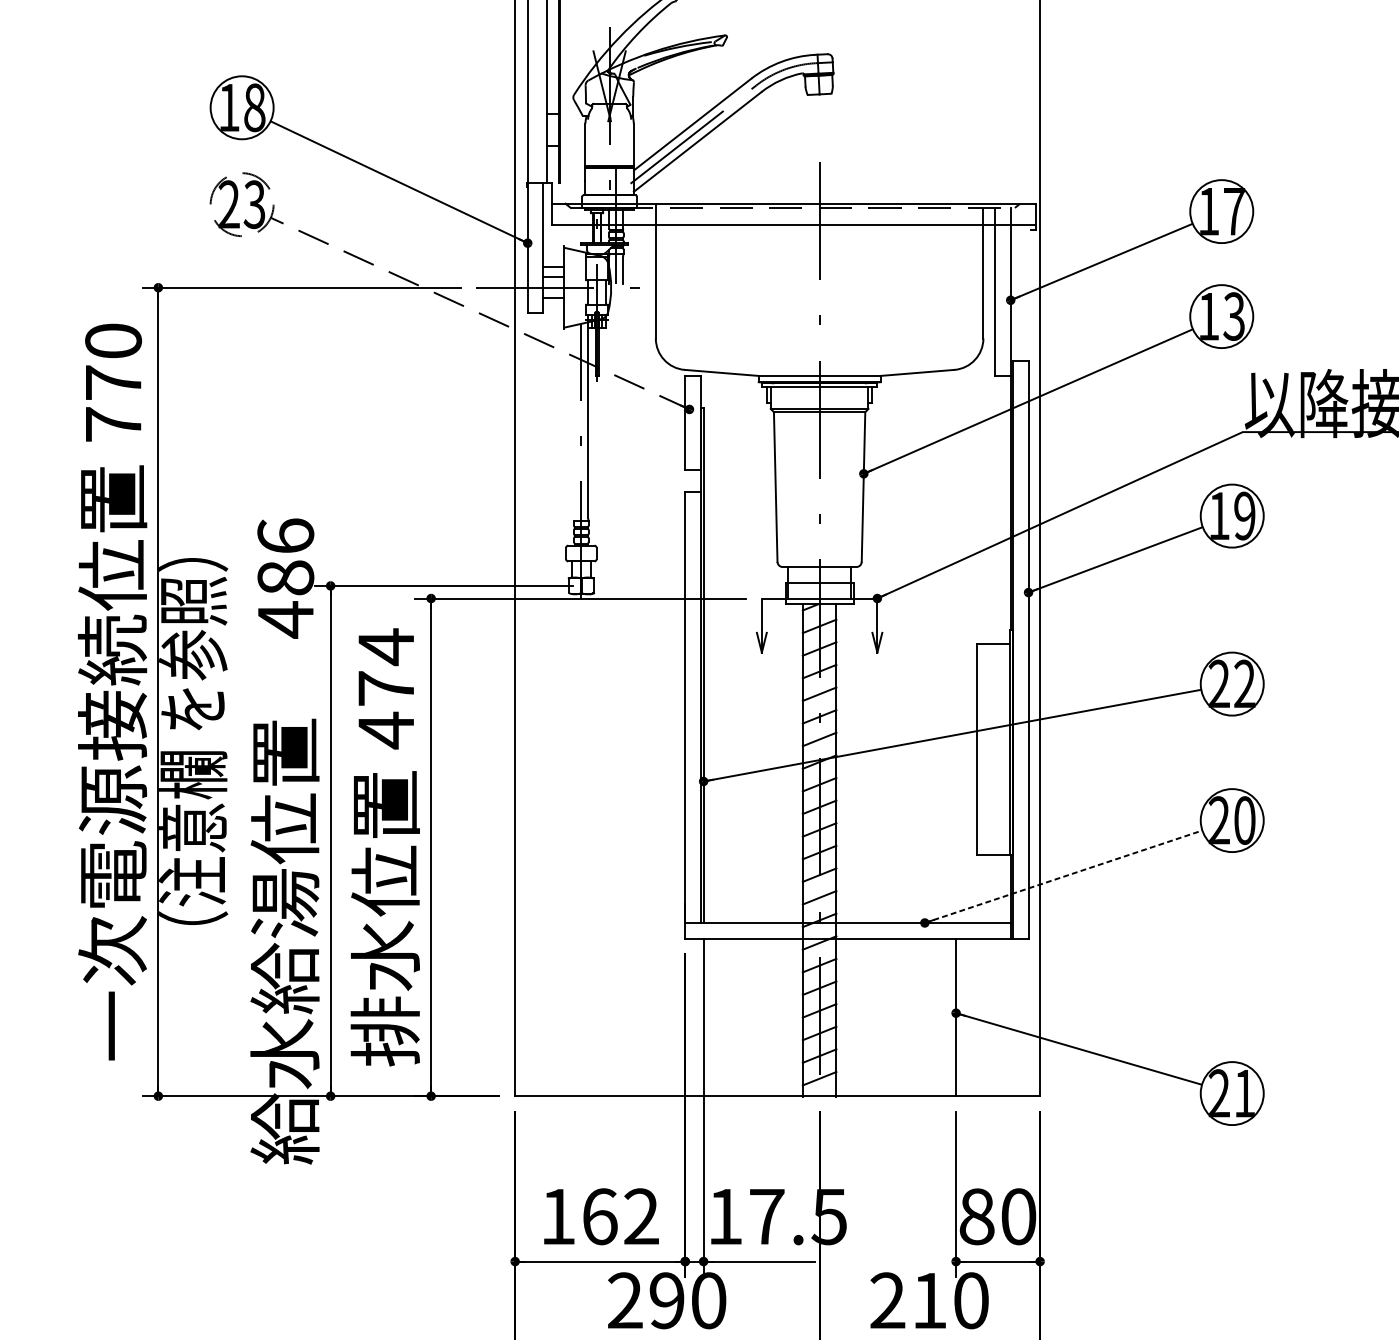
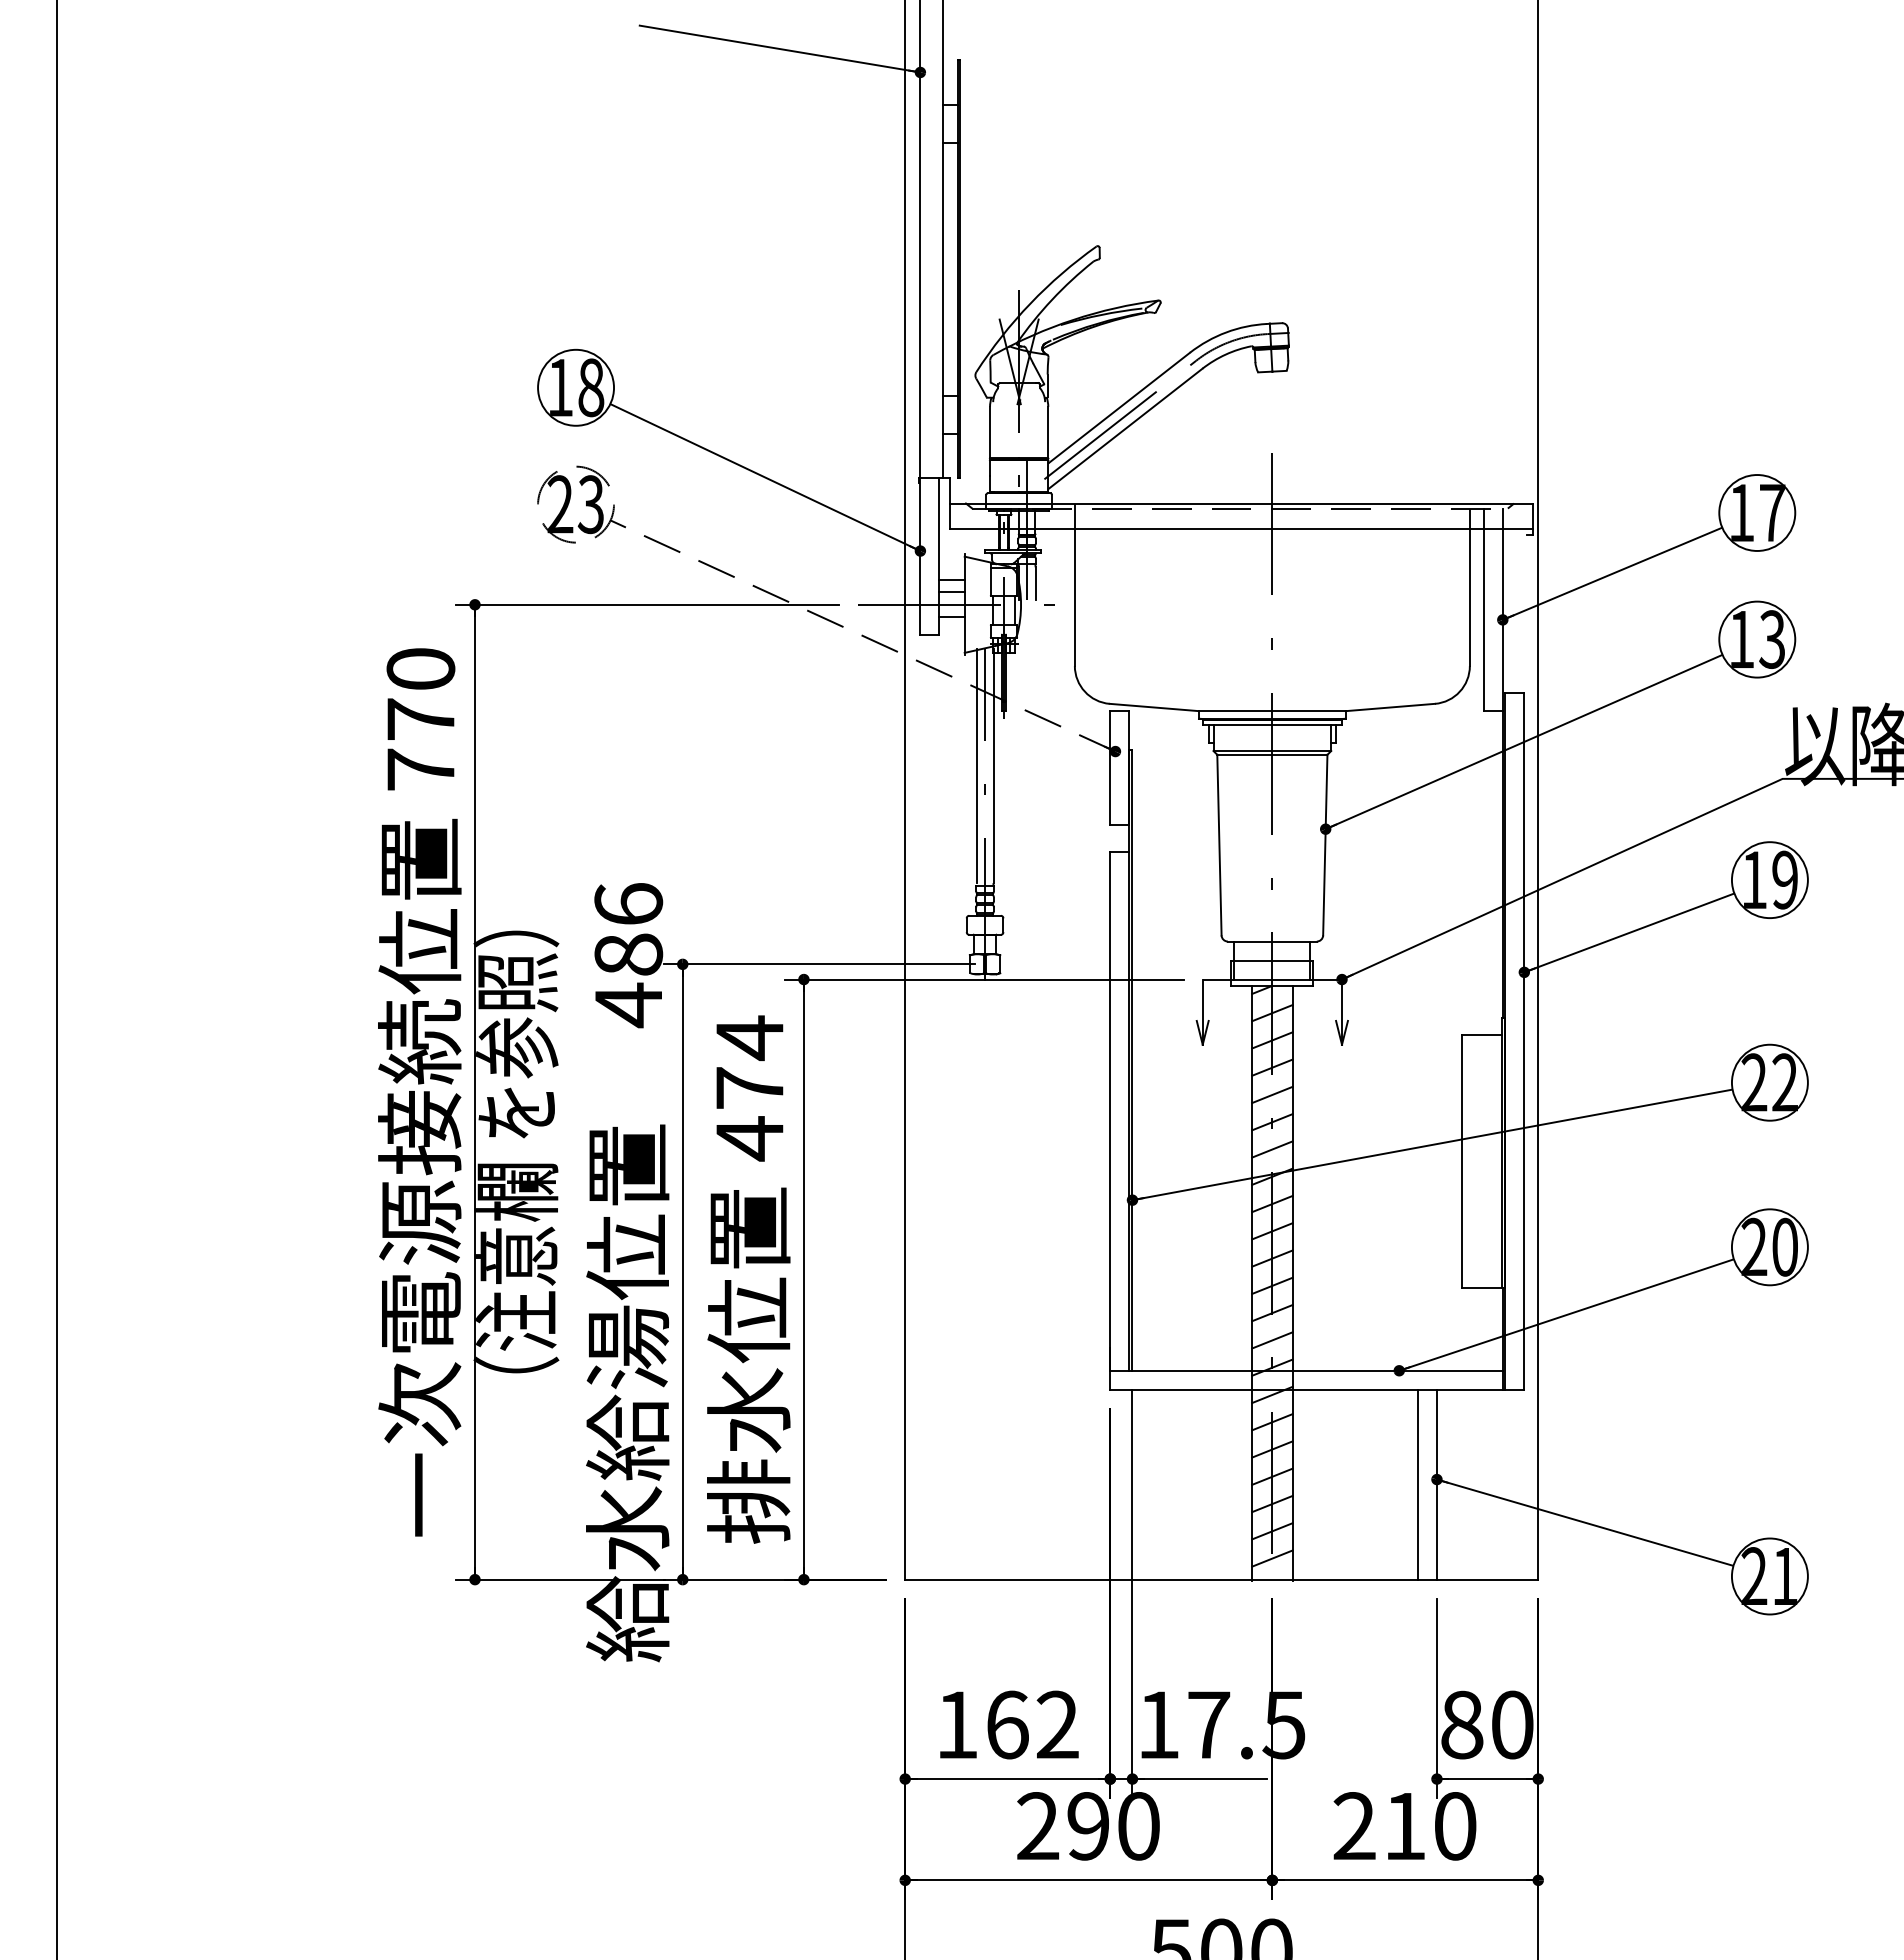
line: (574, 421) -> (976, 765), added
line: (1064, 876) -> (1567, 1314), dashed -> solid
line: (939, 1017) -> (1417, 1484), added

